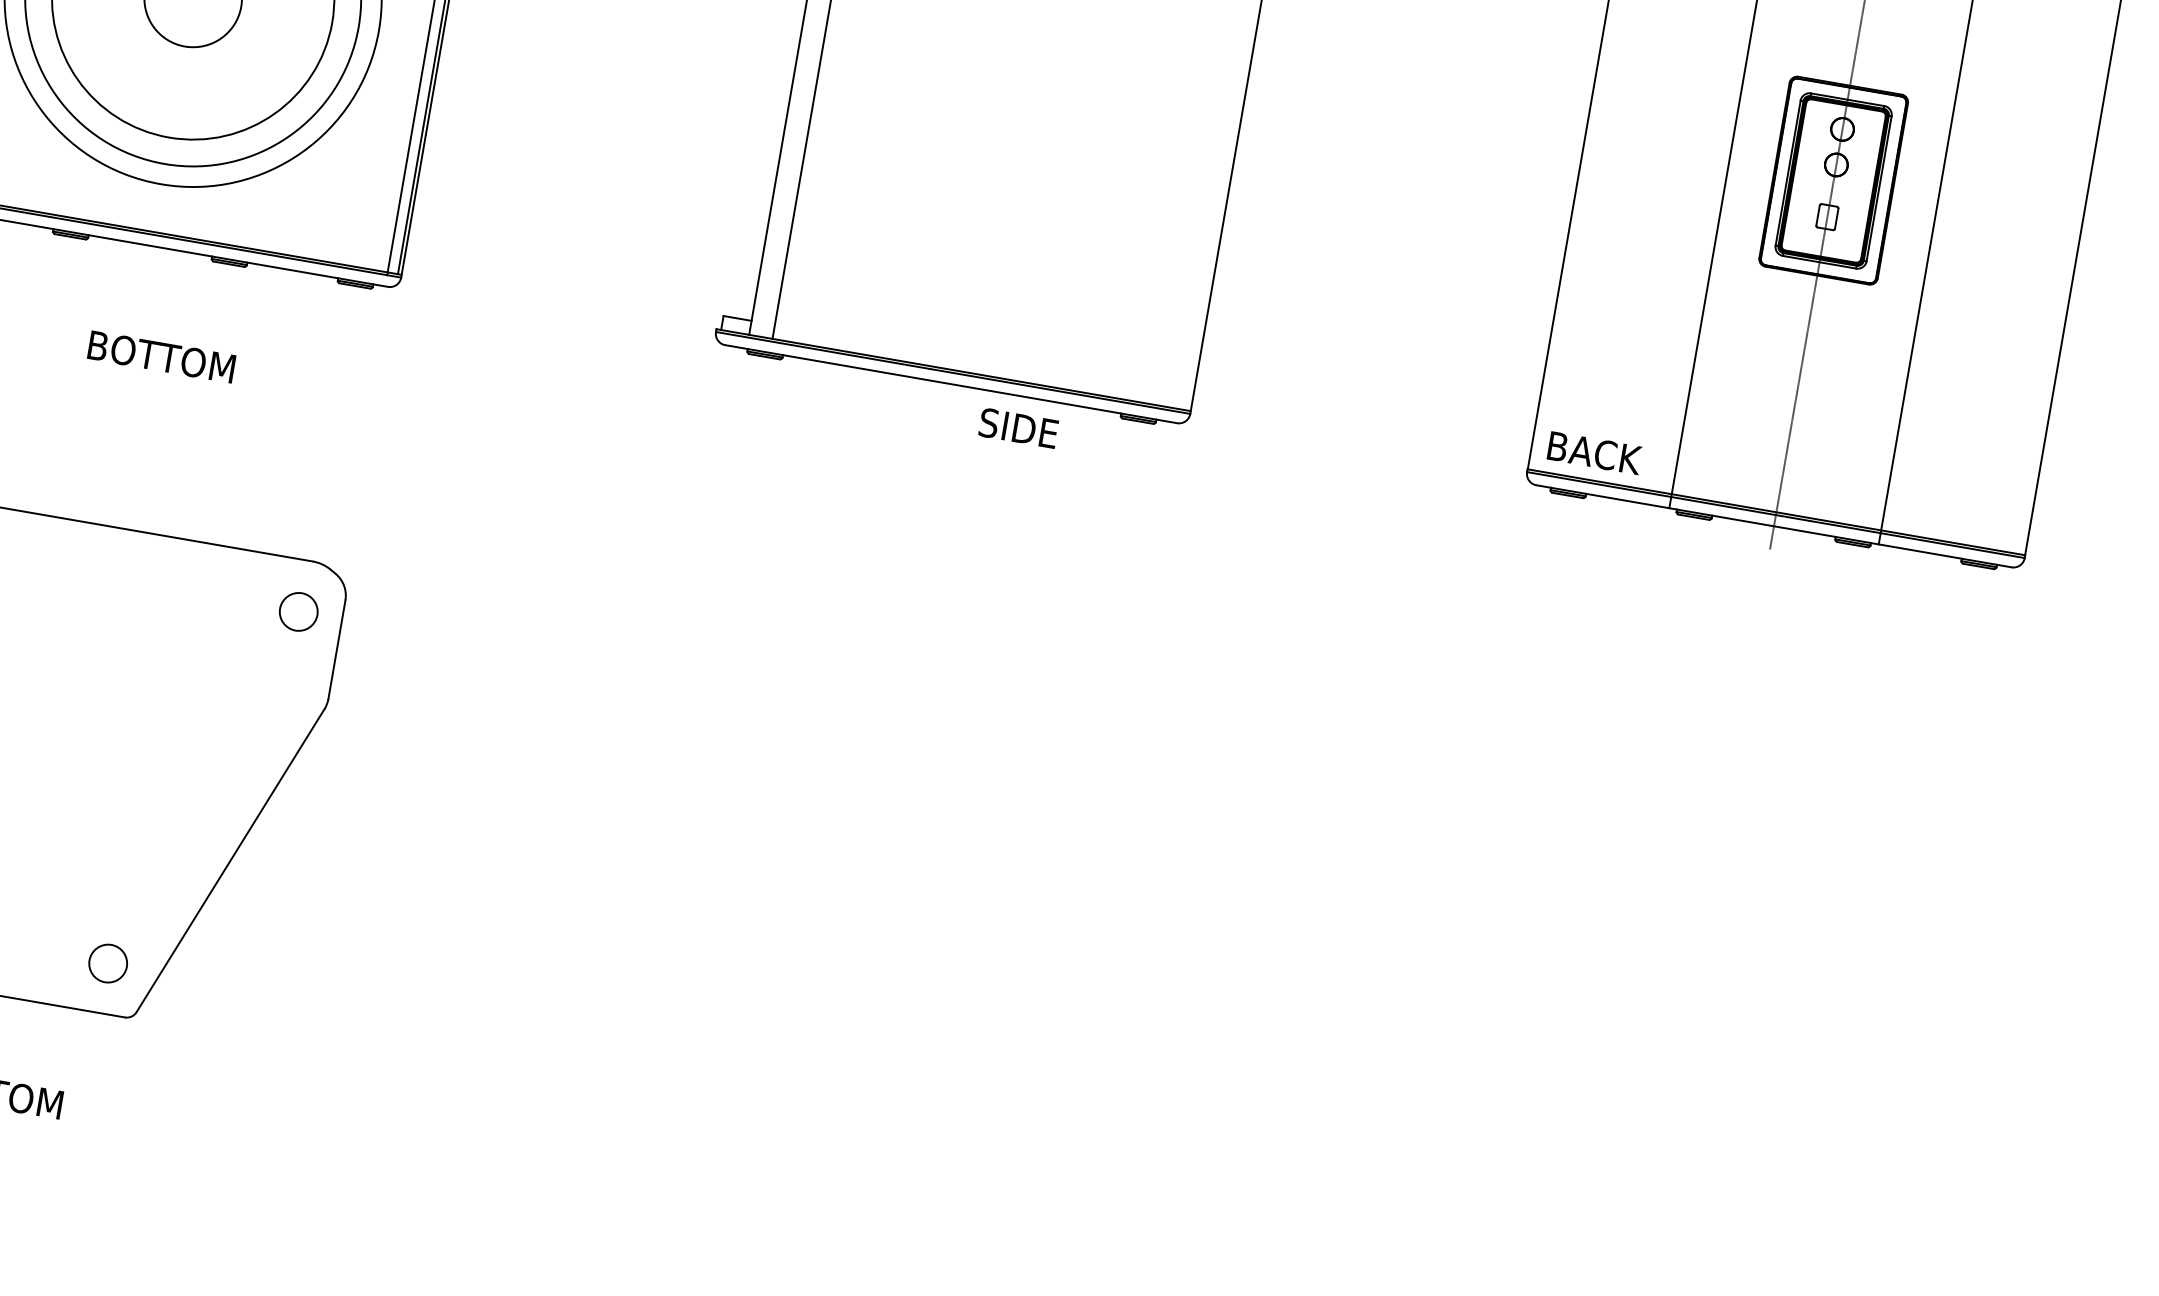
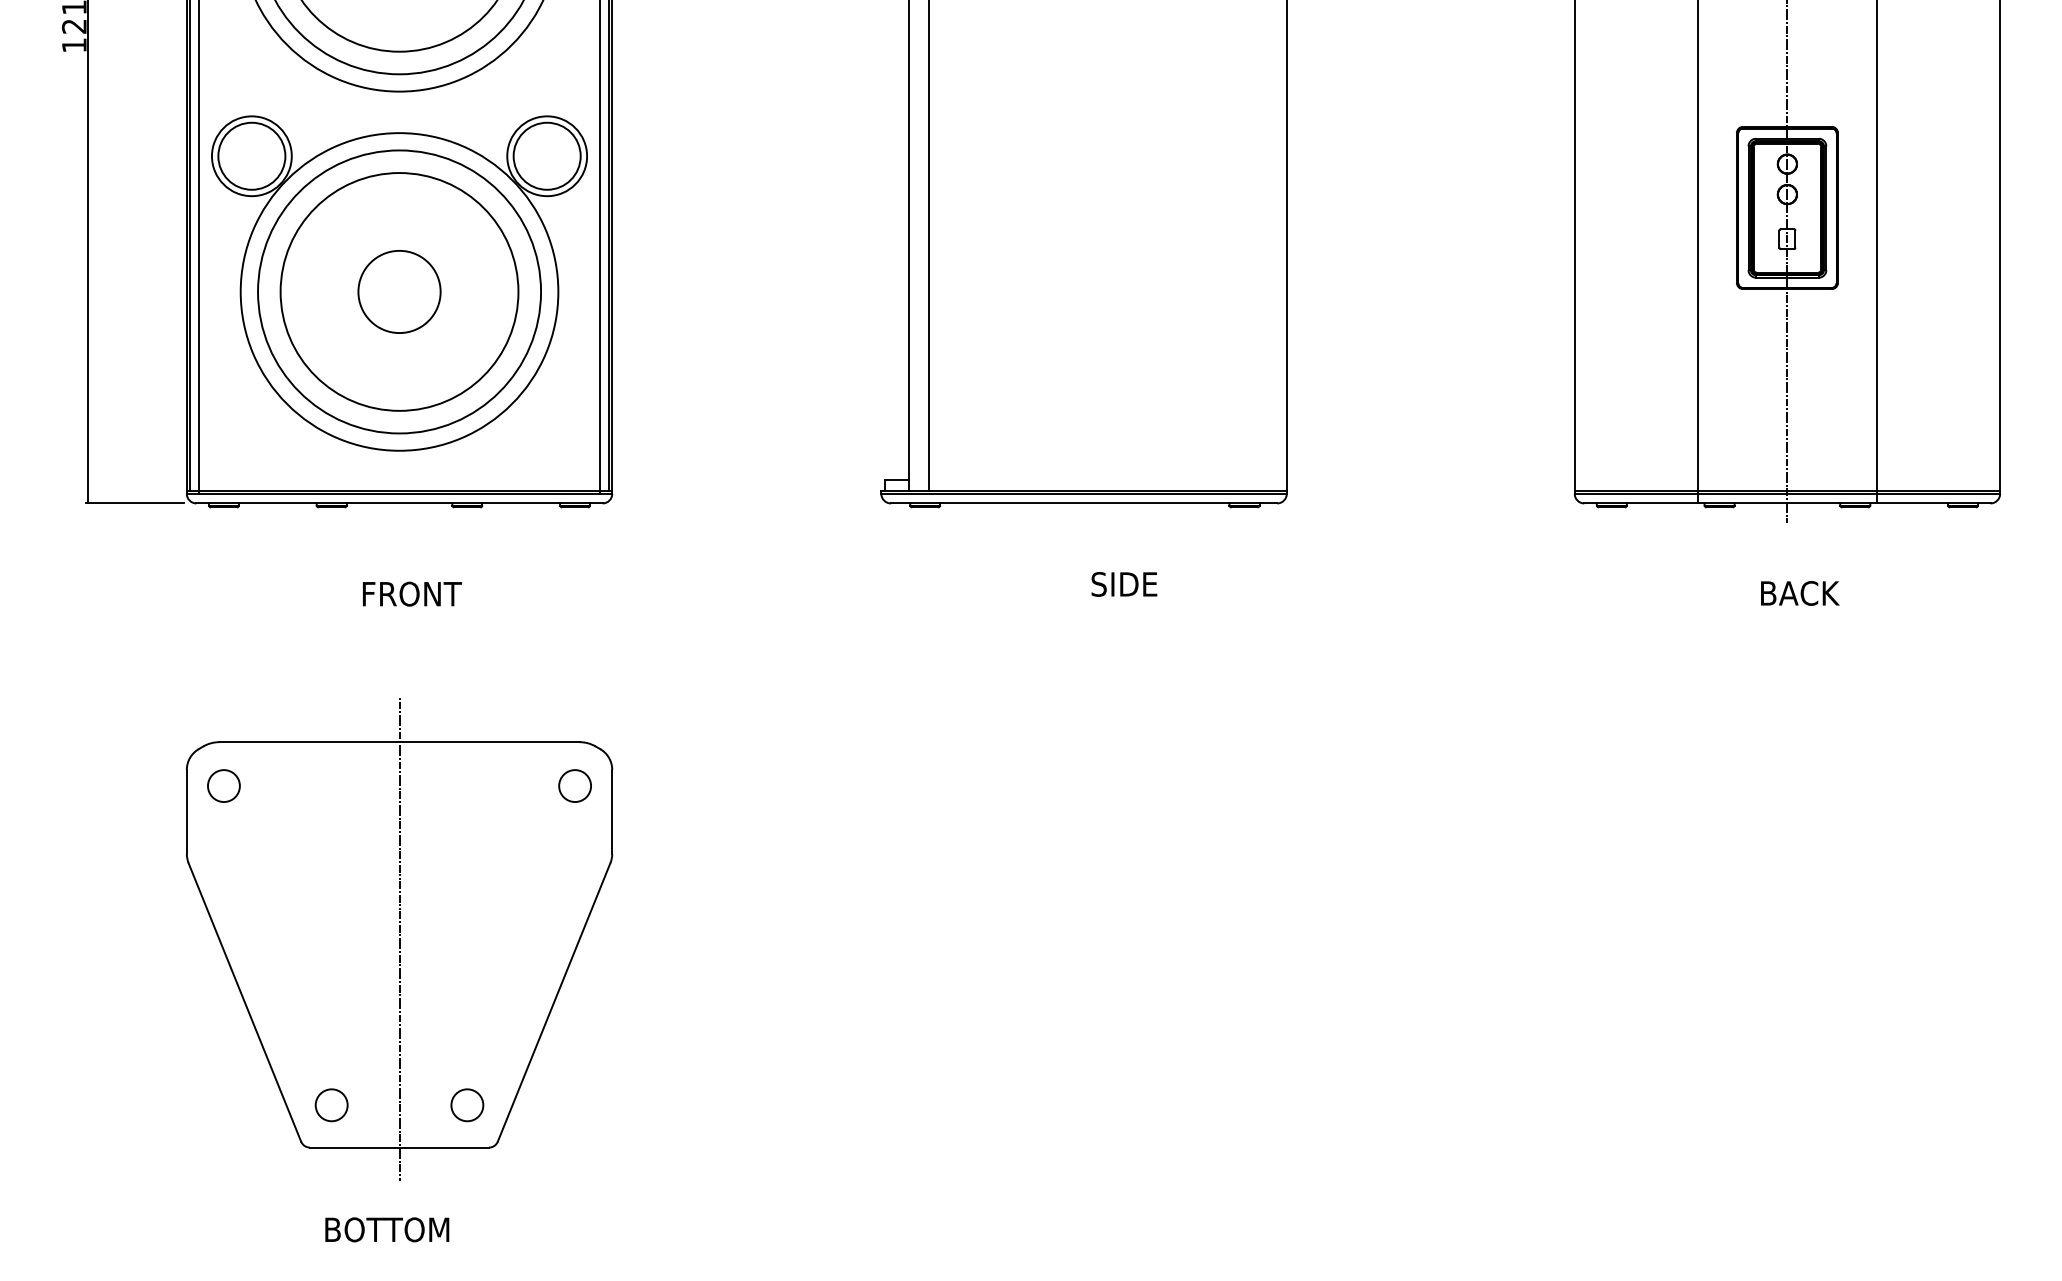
text: (162, 356) -> (425, 593), BOTTOM -> FRONT
text: (1018, 428) -> (1124, 584), moved
text: (1595, 453) -> (1800, 593), moved
line: (62, 755) -> (399, 939), added

